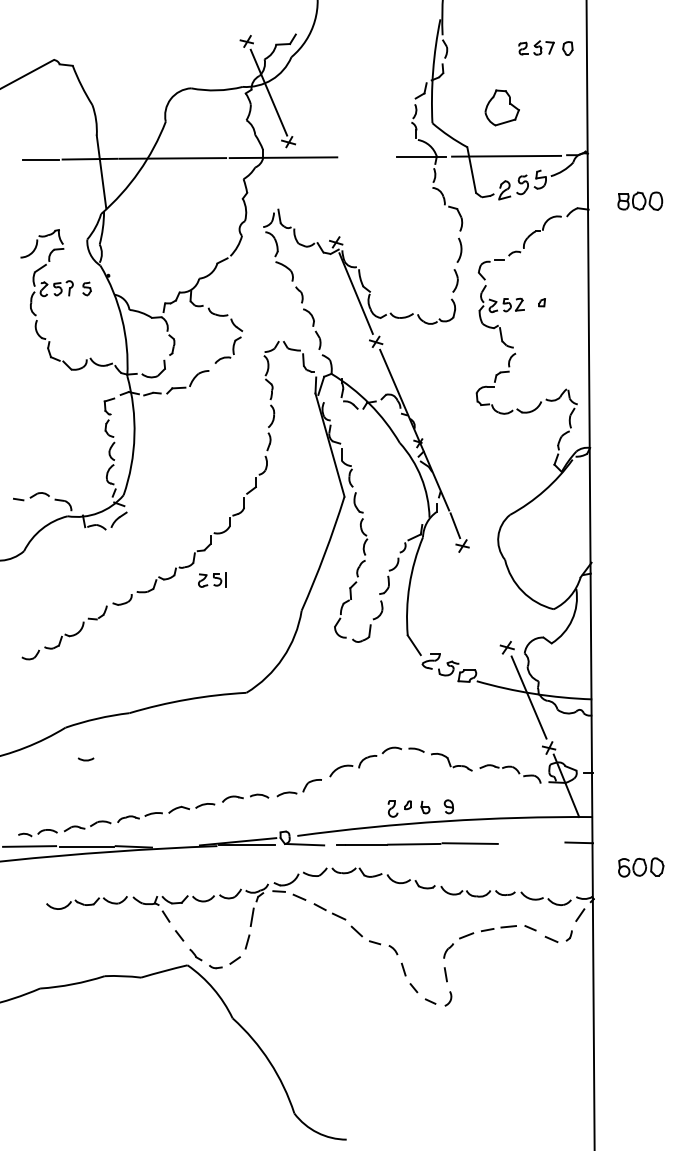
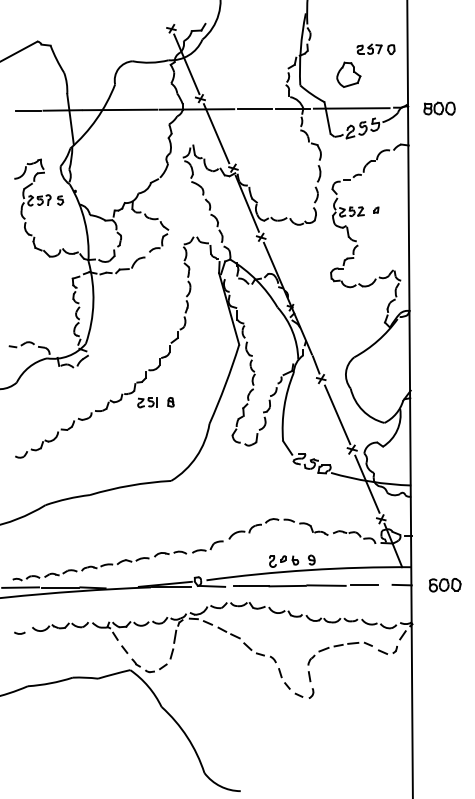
part: (545, 48) -> (375, 49), moved
line: (366, 157) -> (254, 109), added
line: (311, 192) -> (216, 133), added
part: (640, 200) -> (439, 108), moved
part: (245, 579) -> (170, 402), added
line: (486, 597) -> (337, 414), added
arc: (85, 759) -> (19, 633), moved
line: (523, 843) -> (363, 585), added
part: (641, 867) -> (445, 585), moved

